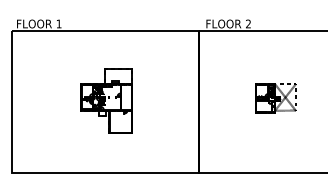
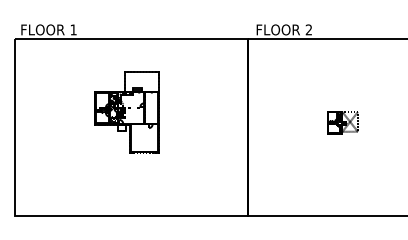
part: (275, 98) -> (342, 122), size x0.6
part: (106, 100) -> (126, 112), moved

